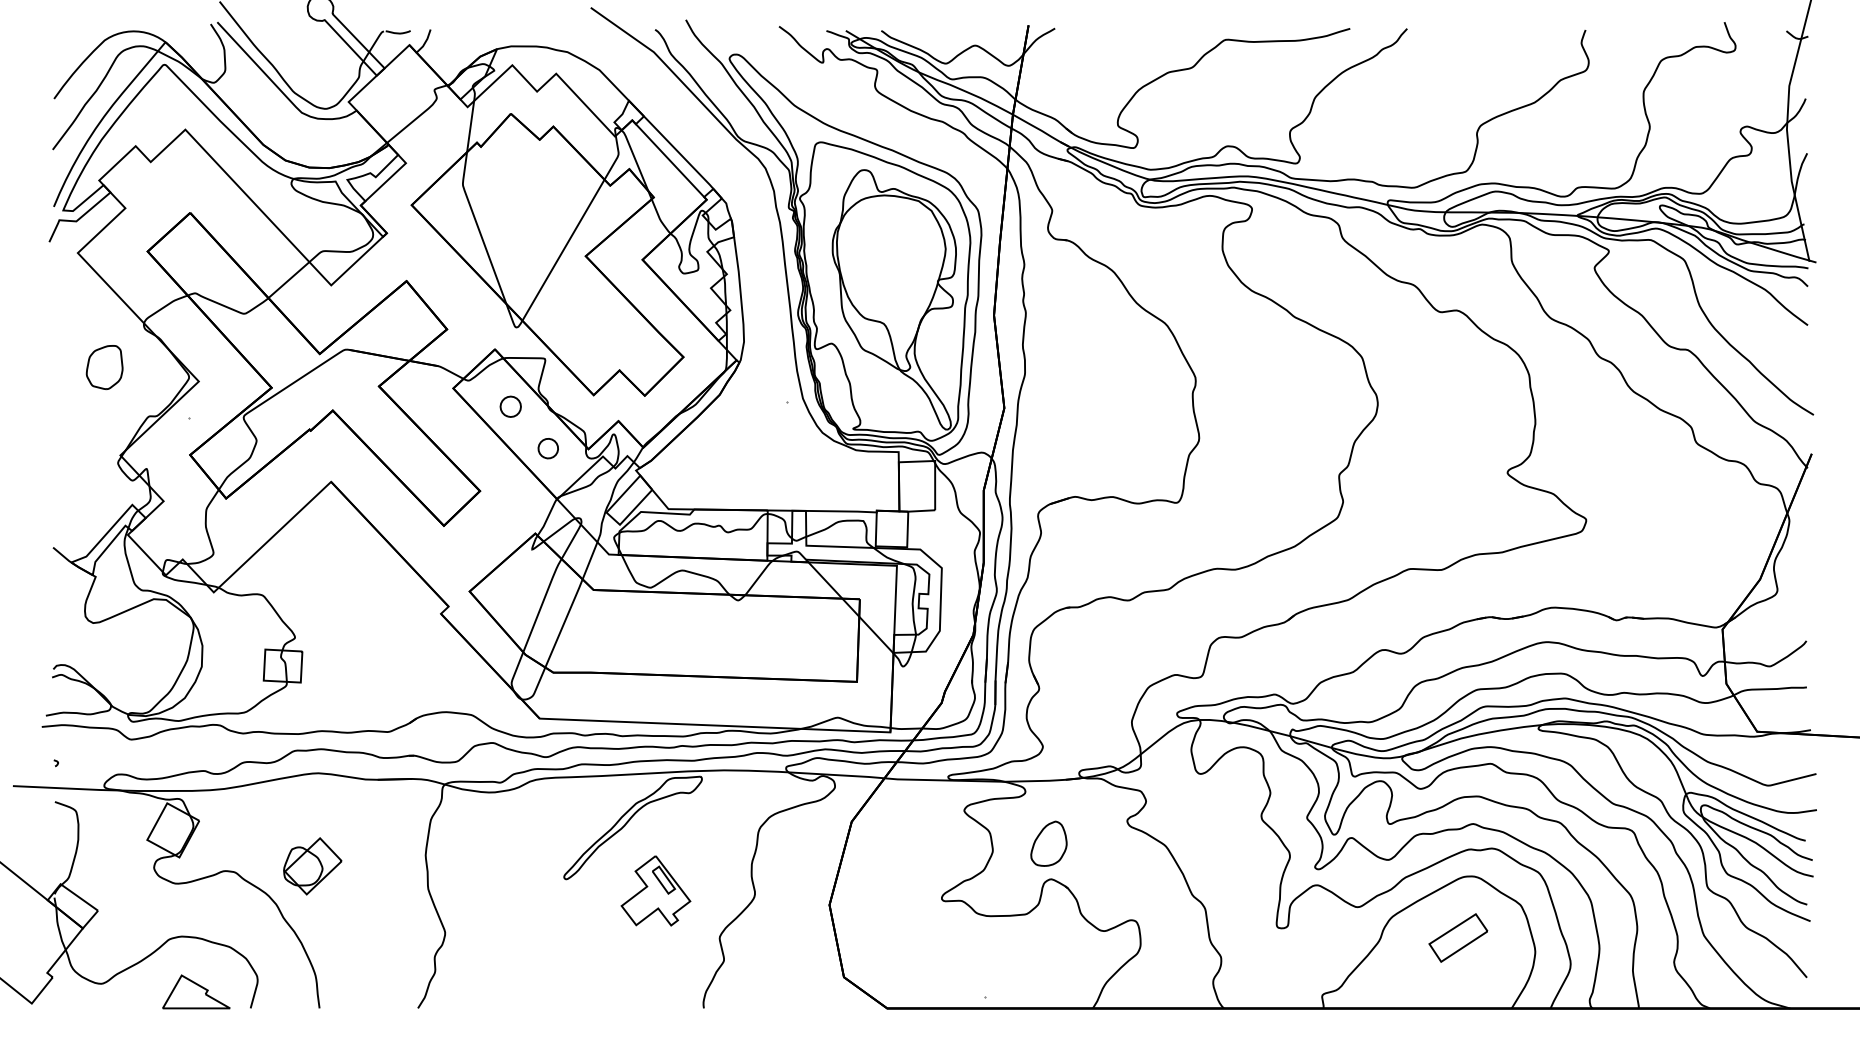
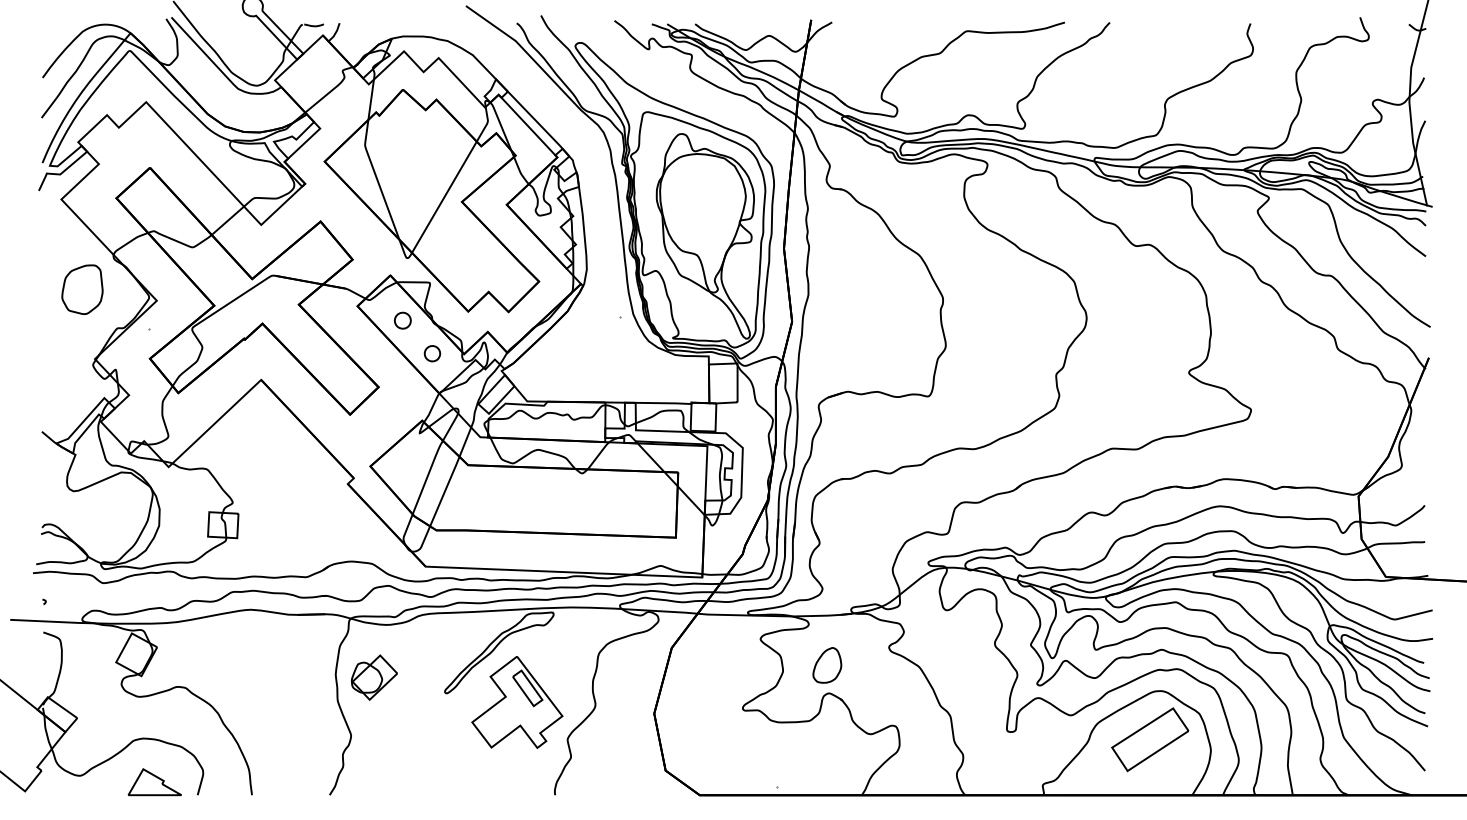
part: (104, 367) -> (82, 289), size x1.43
part: (312, 866) -> (374, 677), moved
part: (655, 890) -> (517, 702), size x1.67
part: (1458, 937) -> (1150, 739), size x1.67

